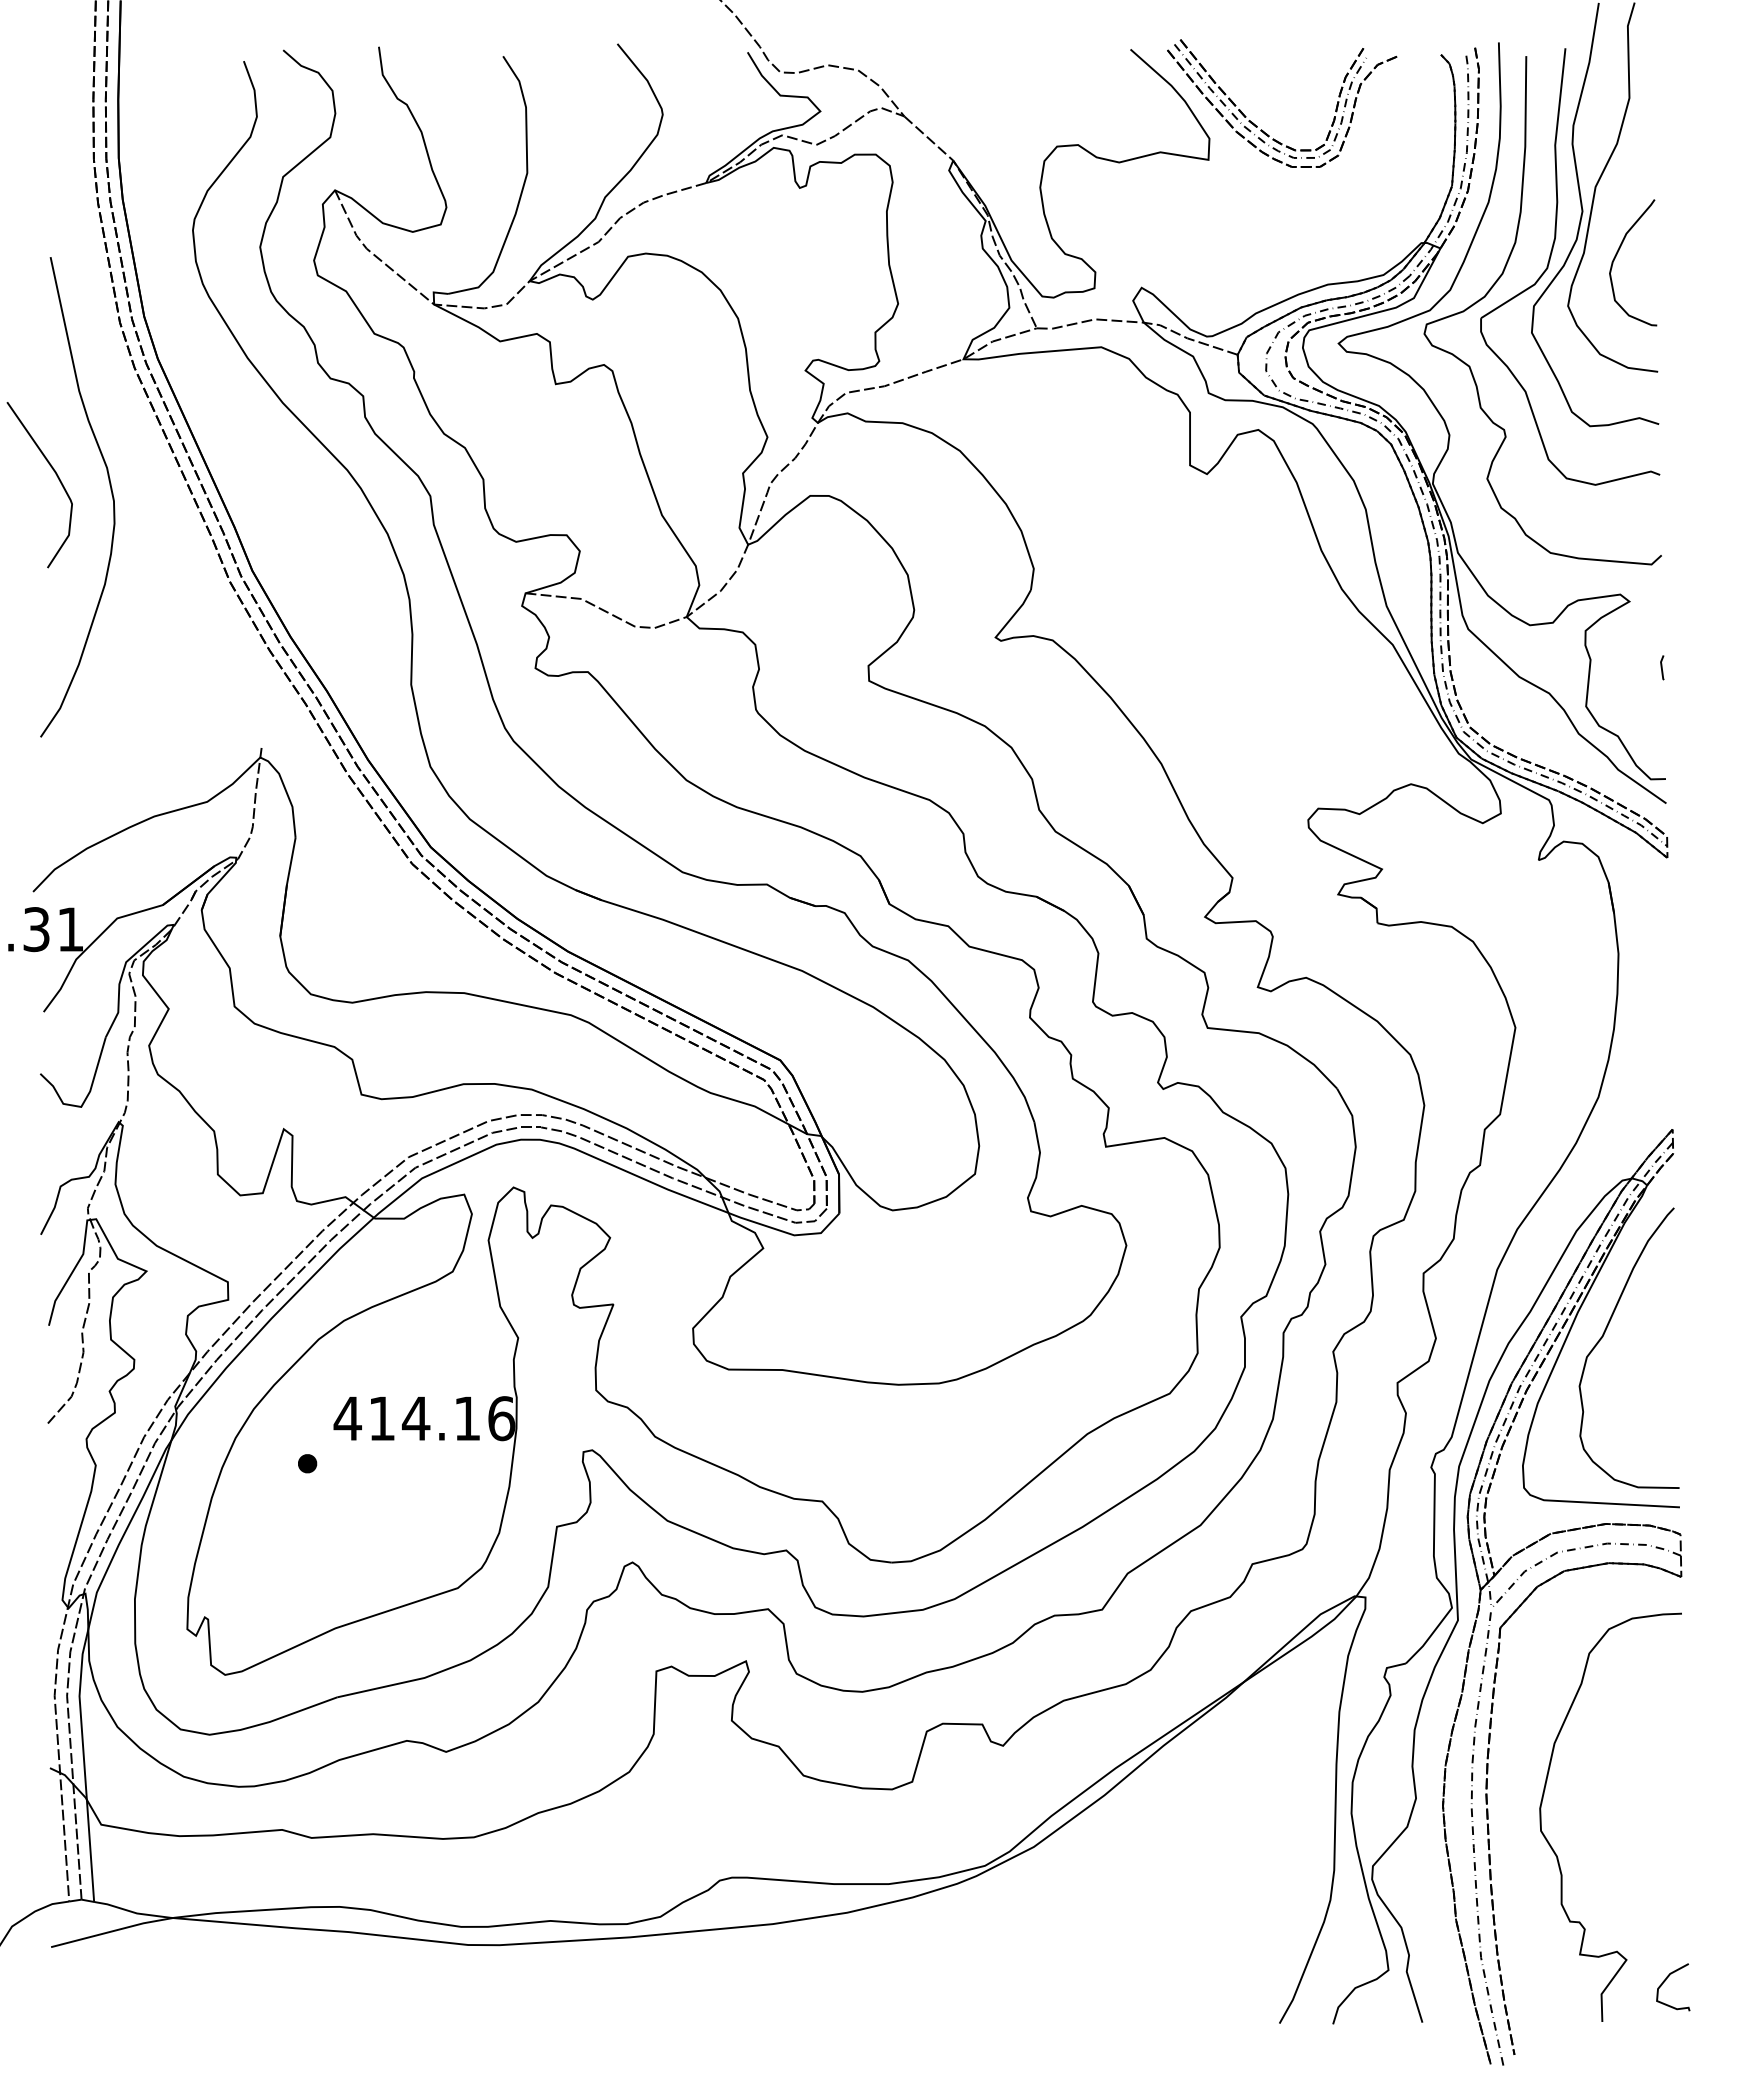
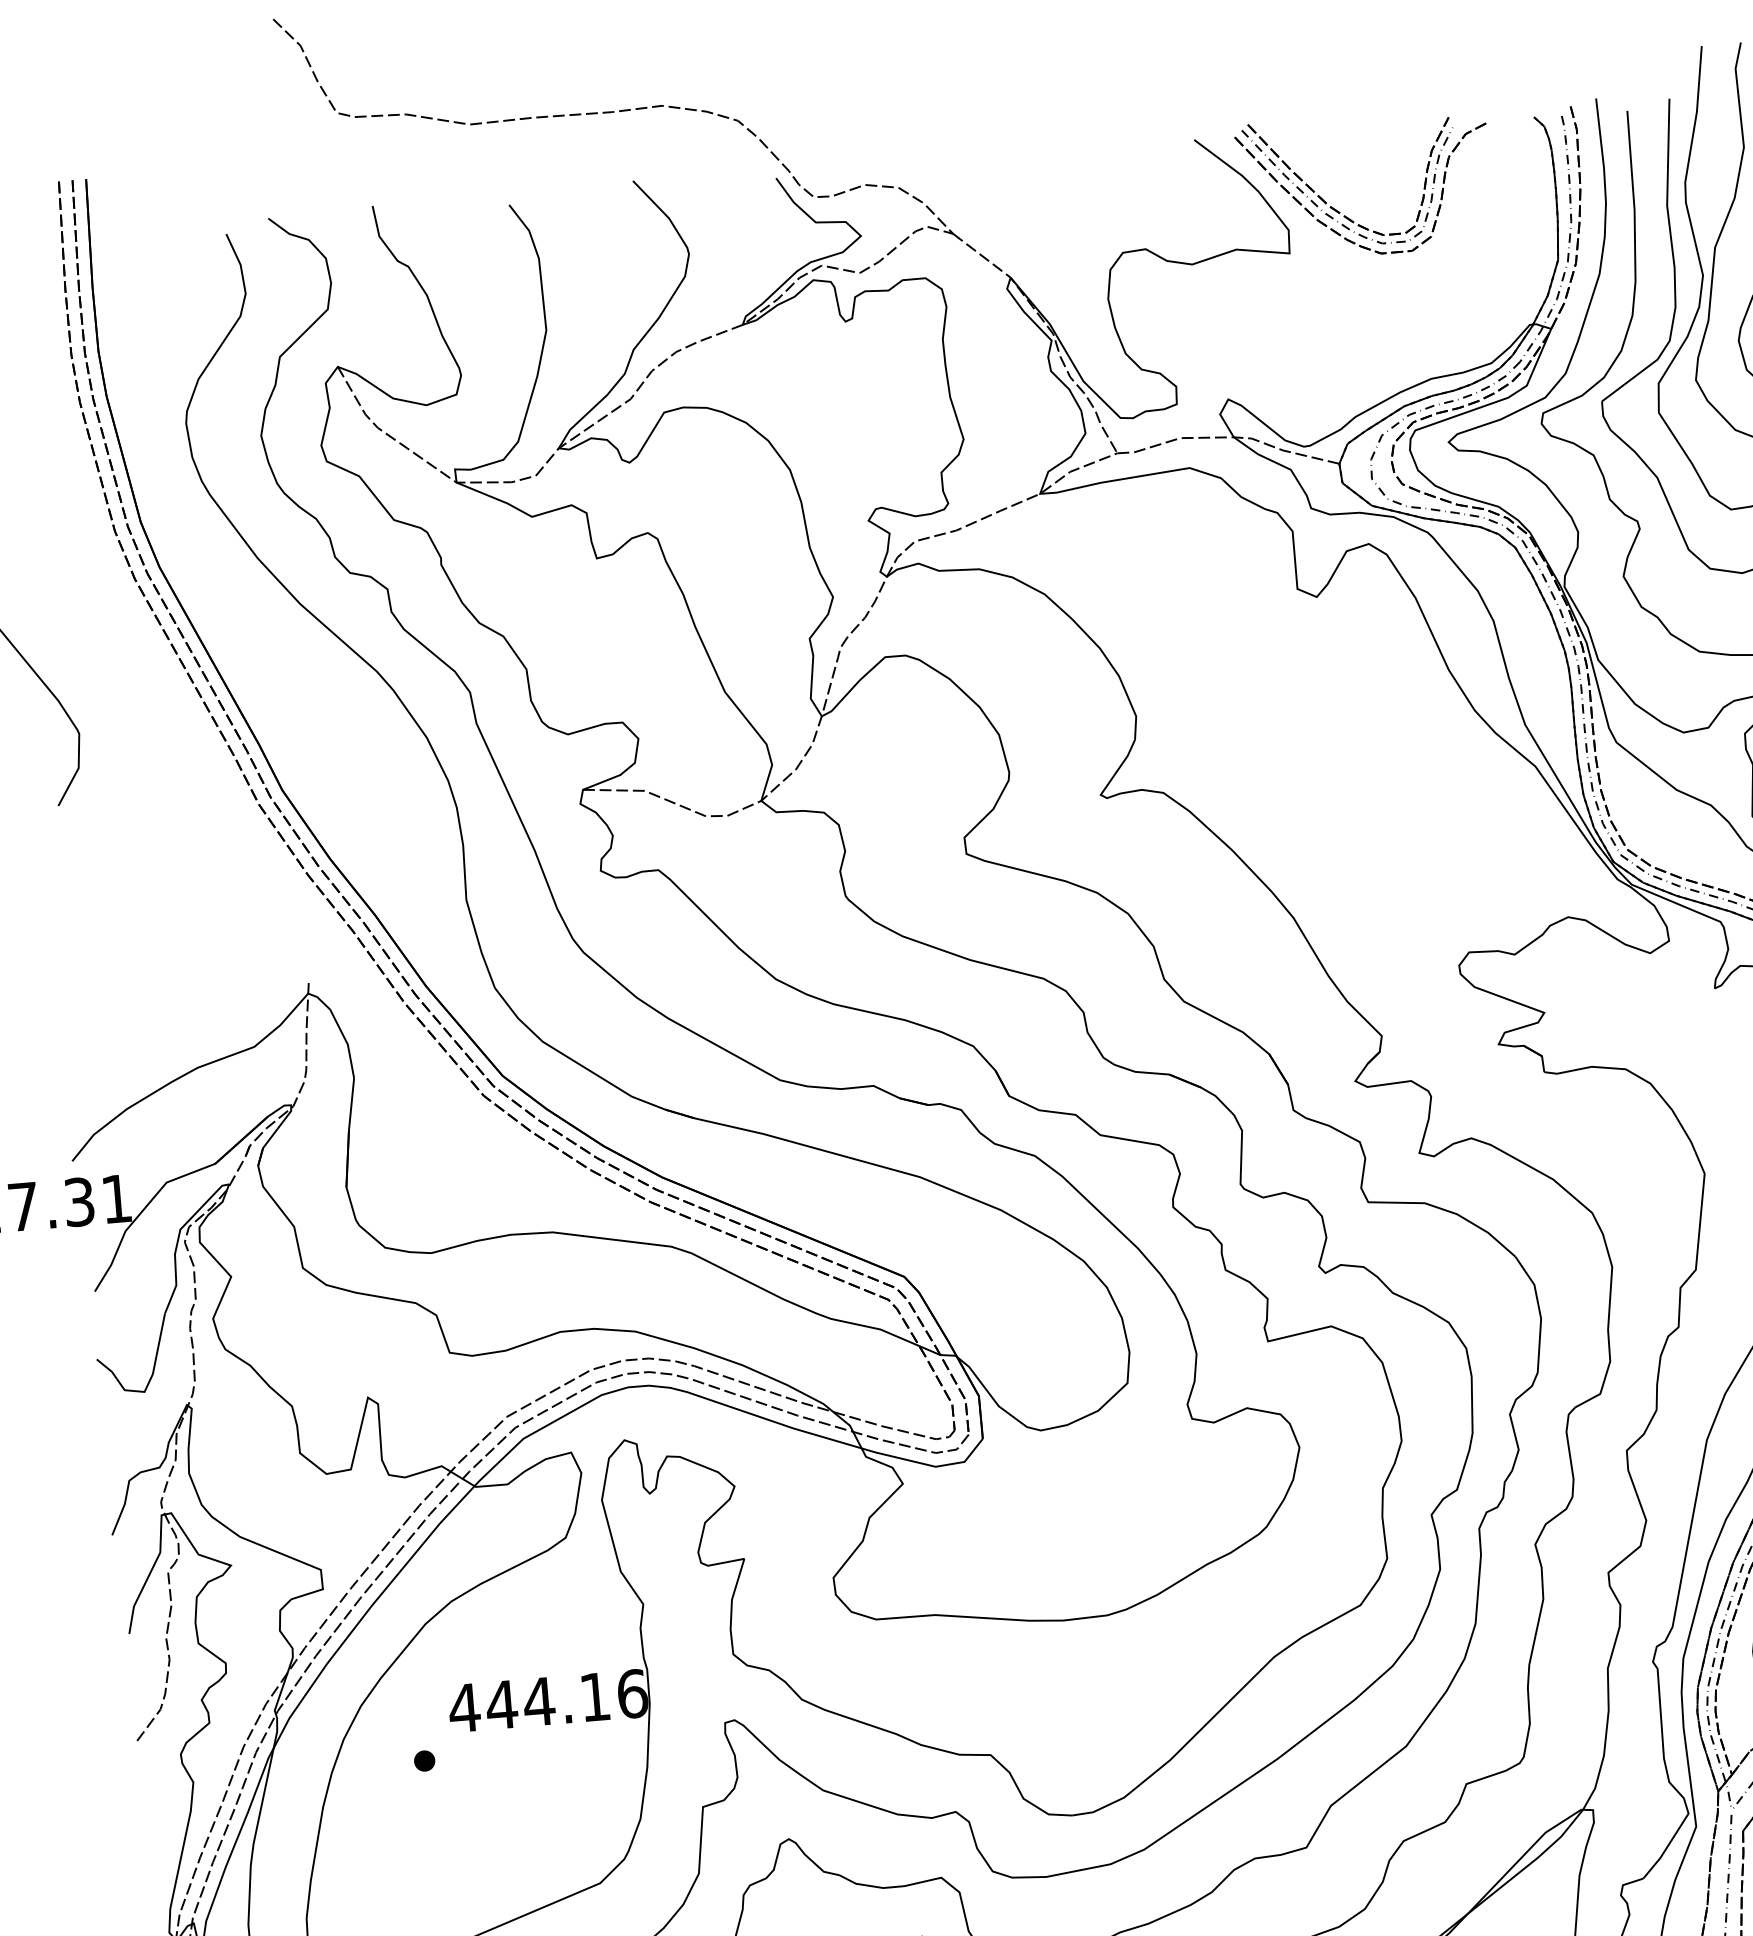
curve: (110, 490) -> (119, 715), removed
text: (381, 1418) -> (501, 1704), 414.16 -> 444.16

